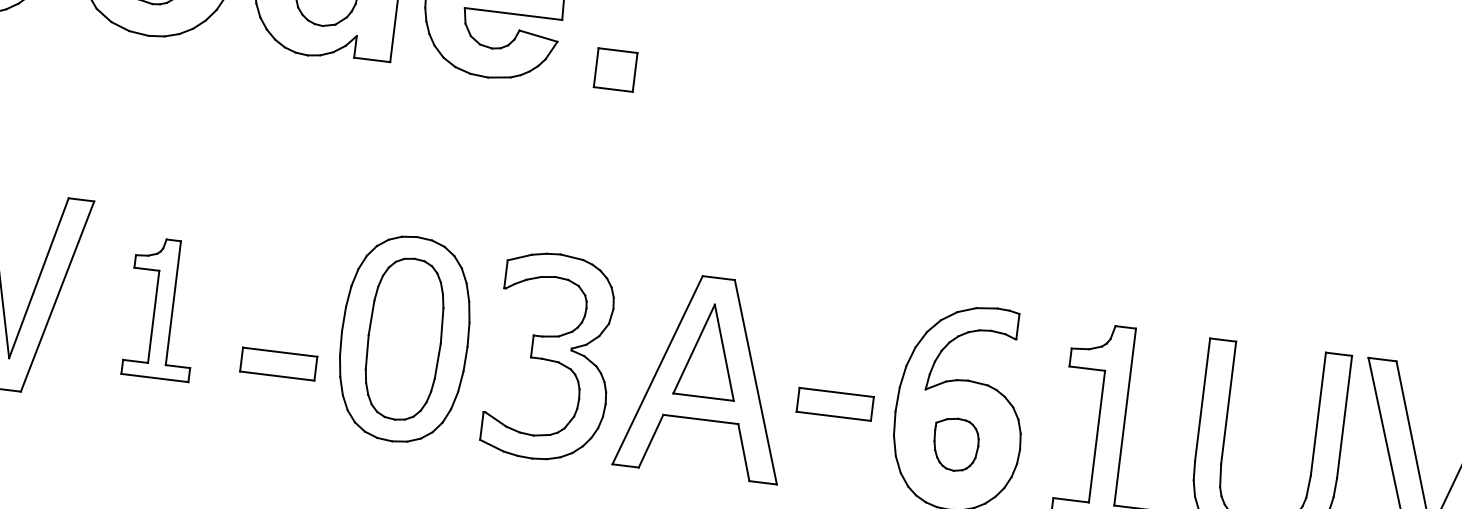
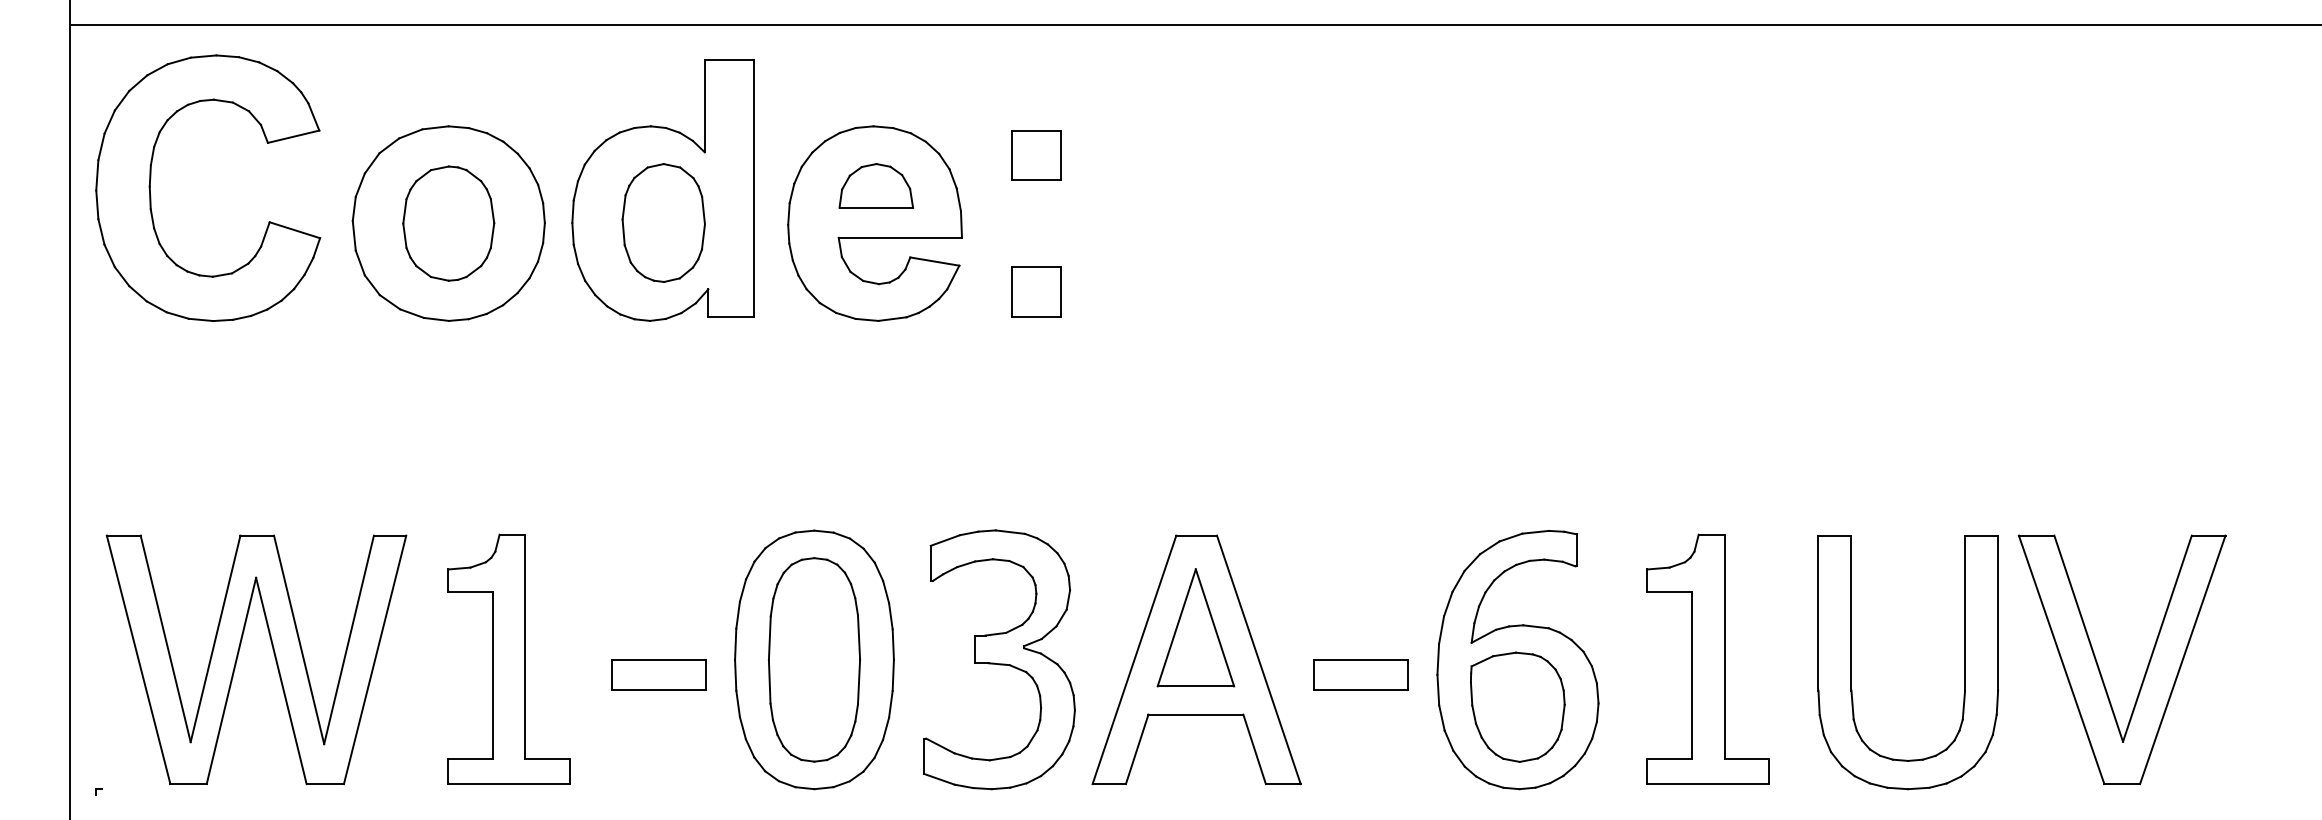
part: (163, 308) -> (508, 658), size x1.43
part: (278, 363) -> (658, 674), moved
part: (955, 444) -> (1517, 706), size x1.67

